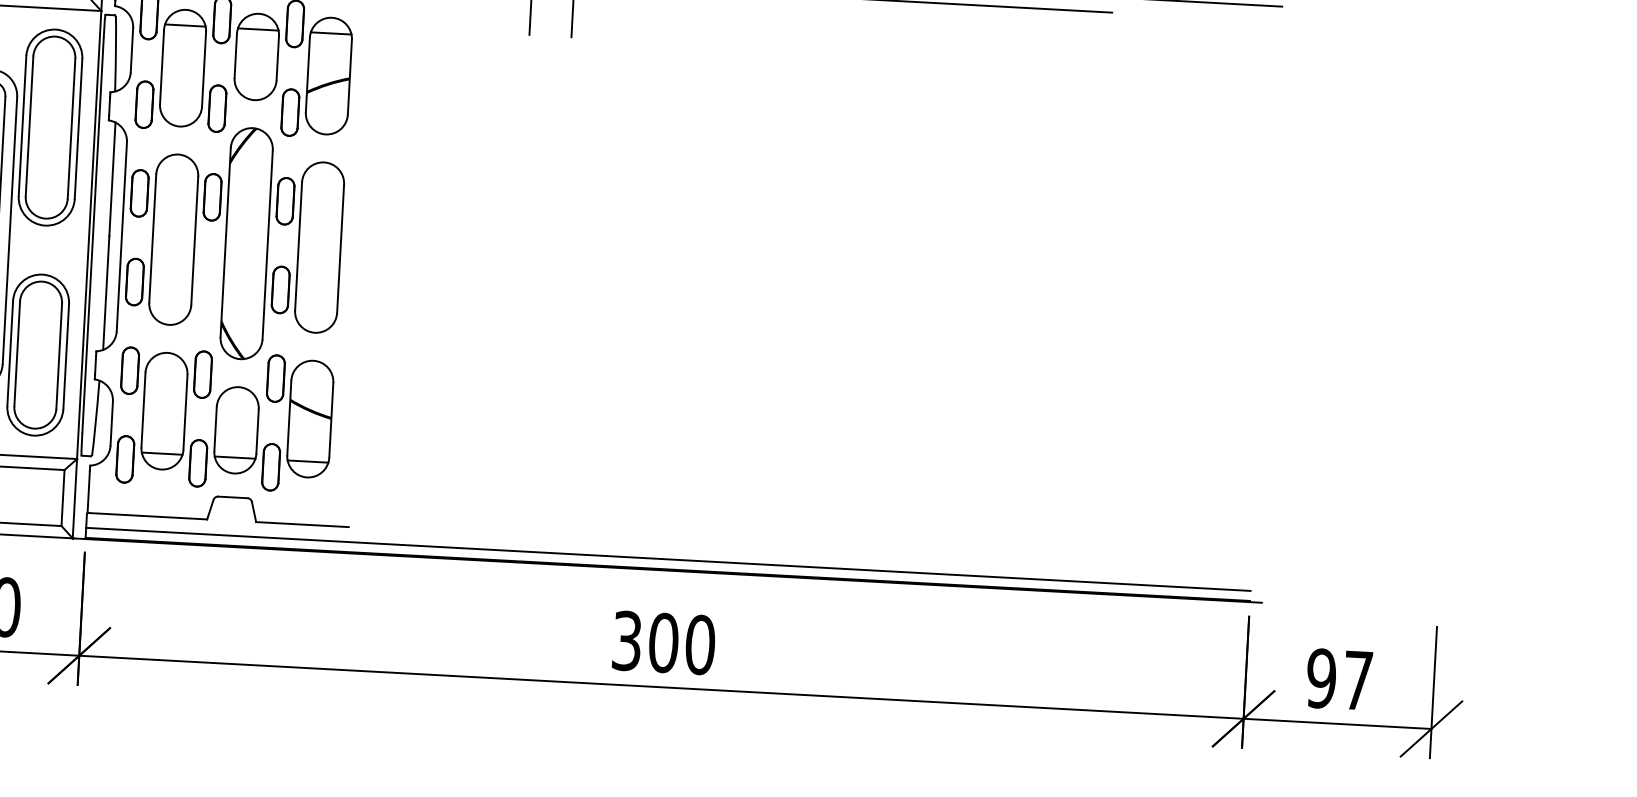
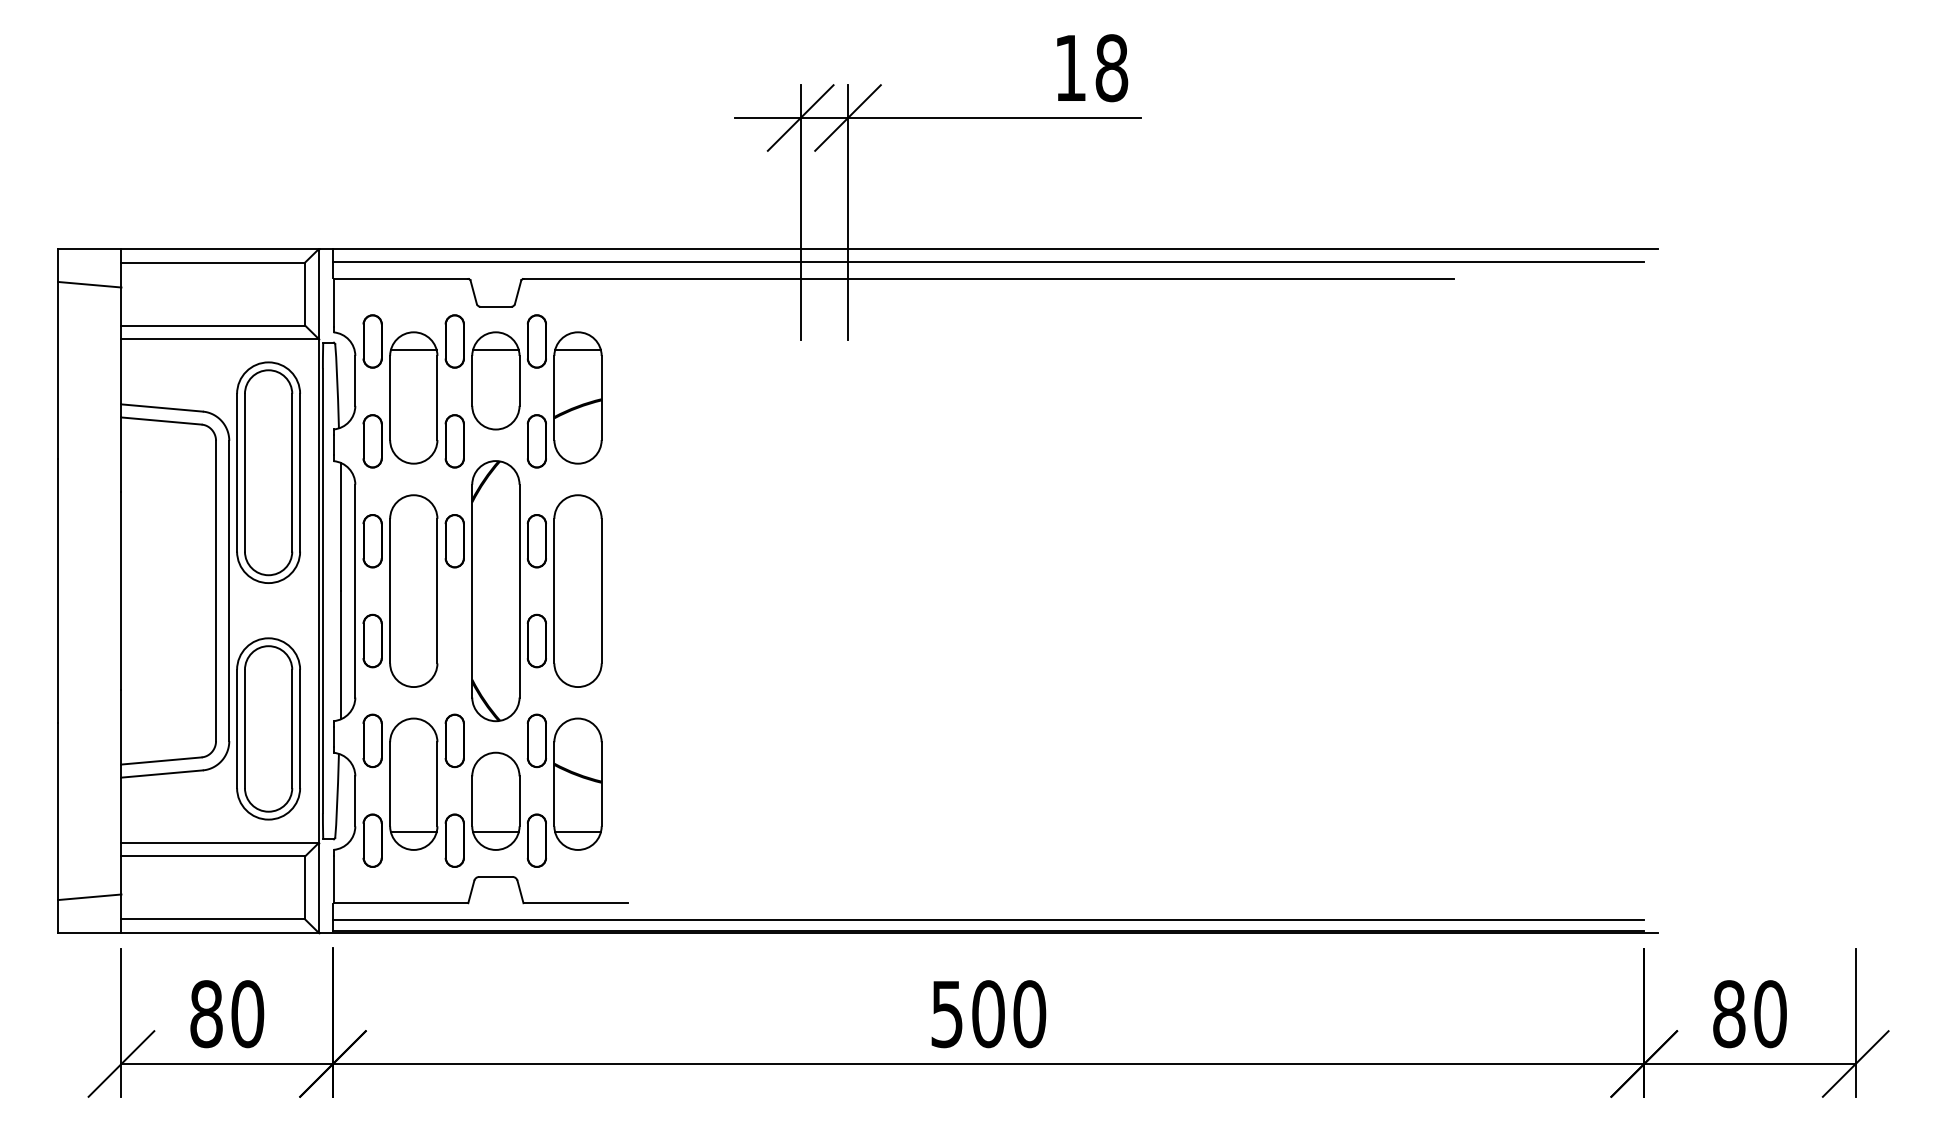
text: (626, 640) -> (946, 1013), 300 -> 500
text: (1339, 679) -> (1749, 1014), 97 -> 80

